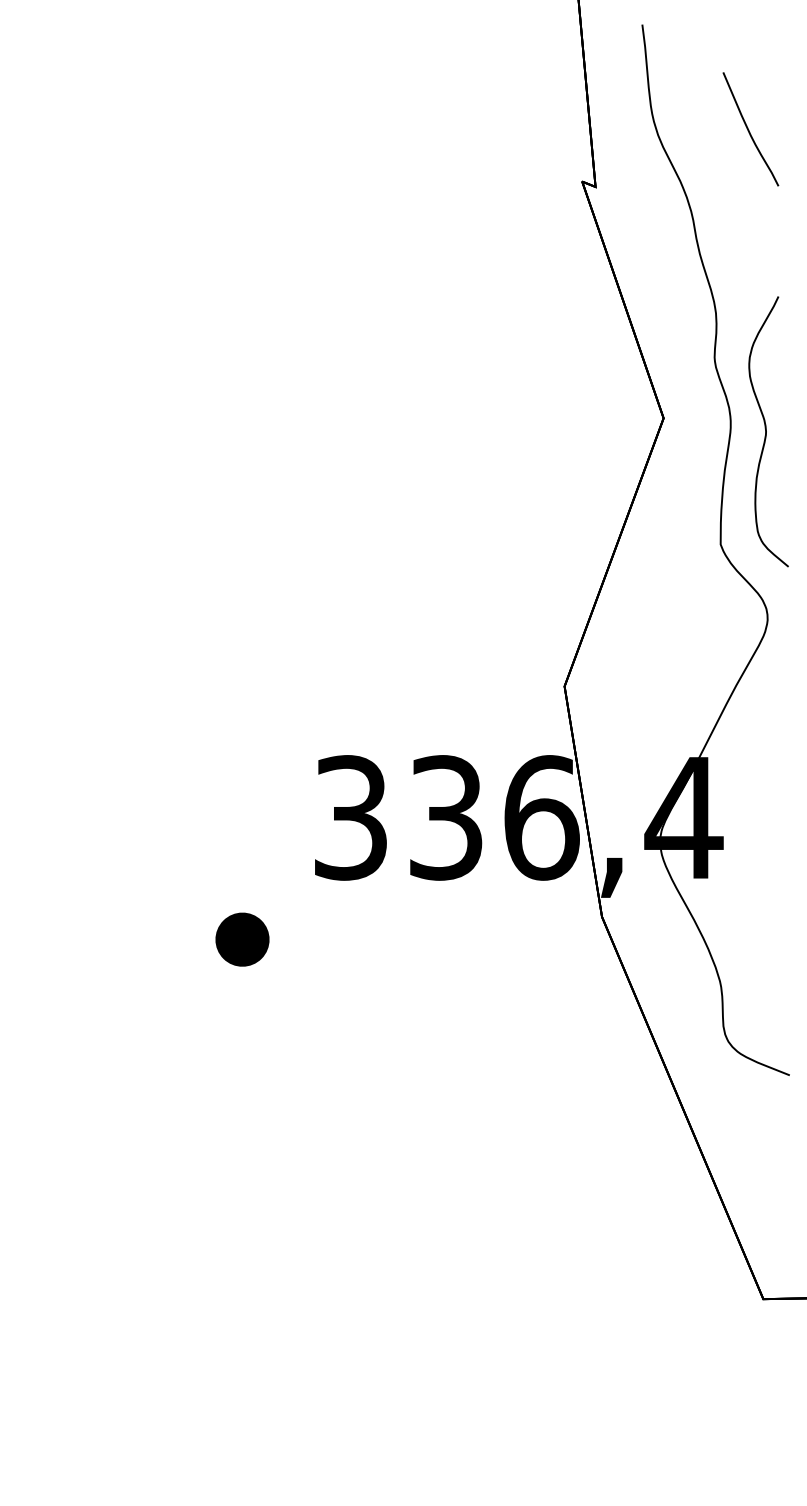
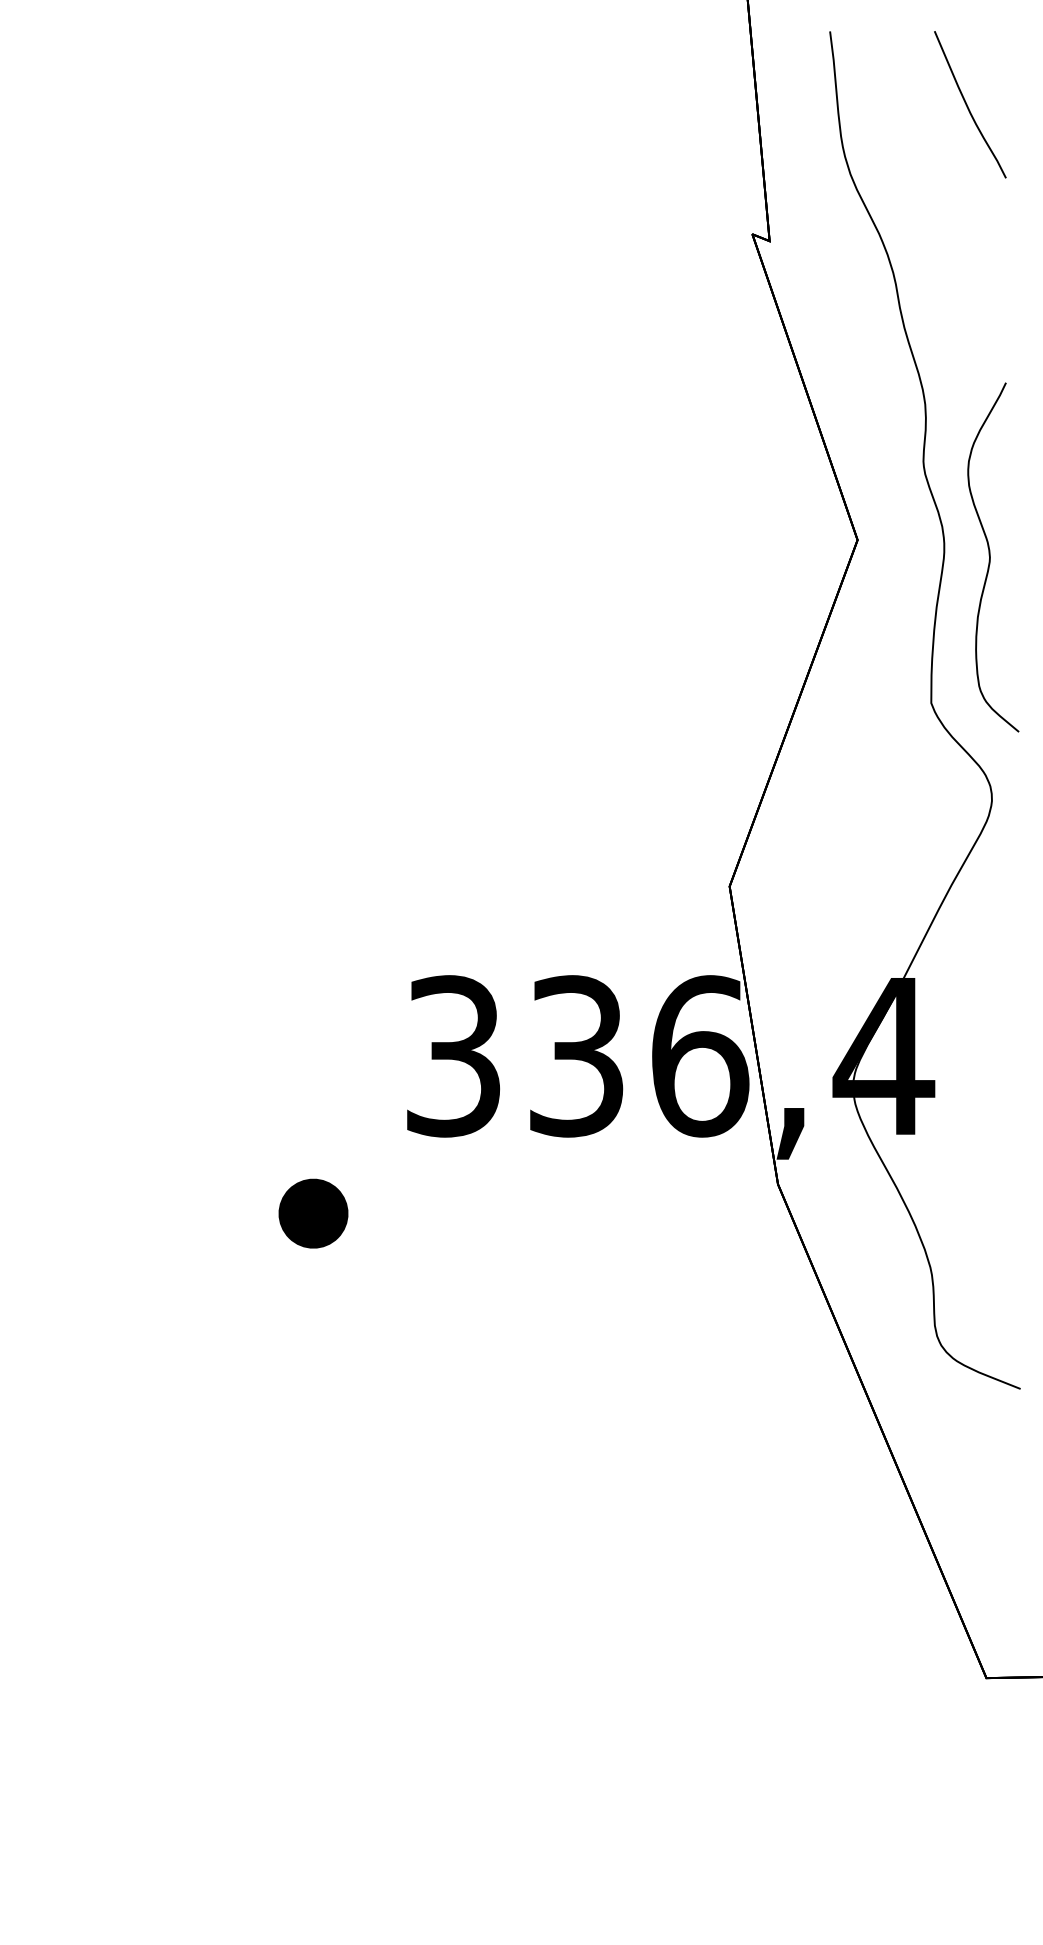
curve: (749, 130) -> (968, 106), moved

